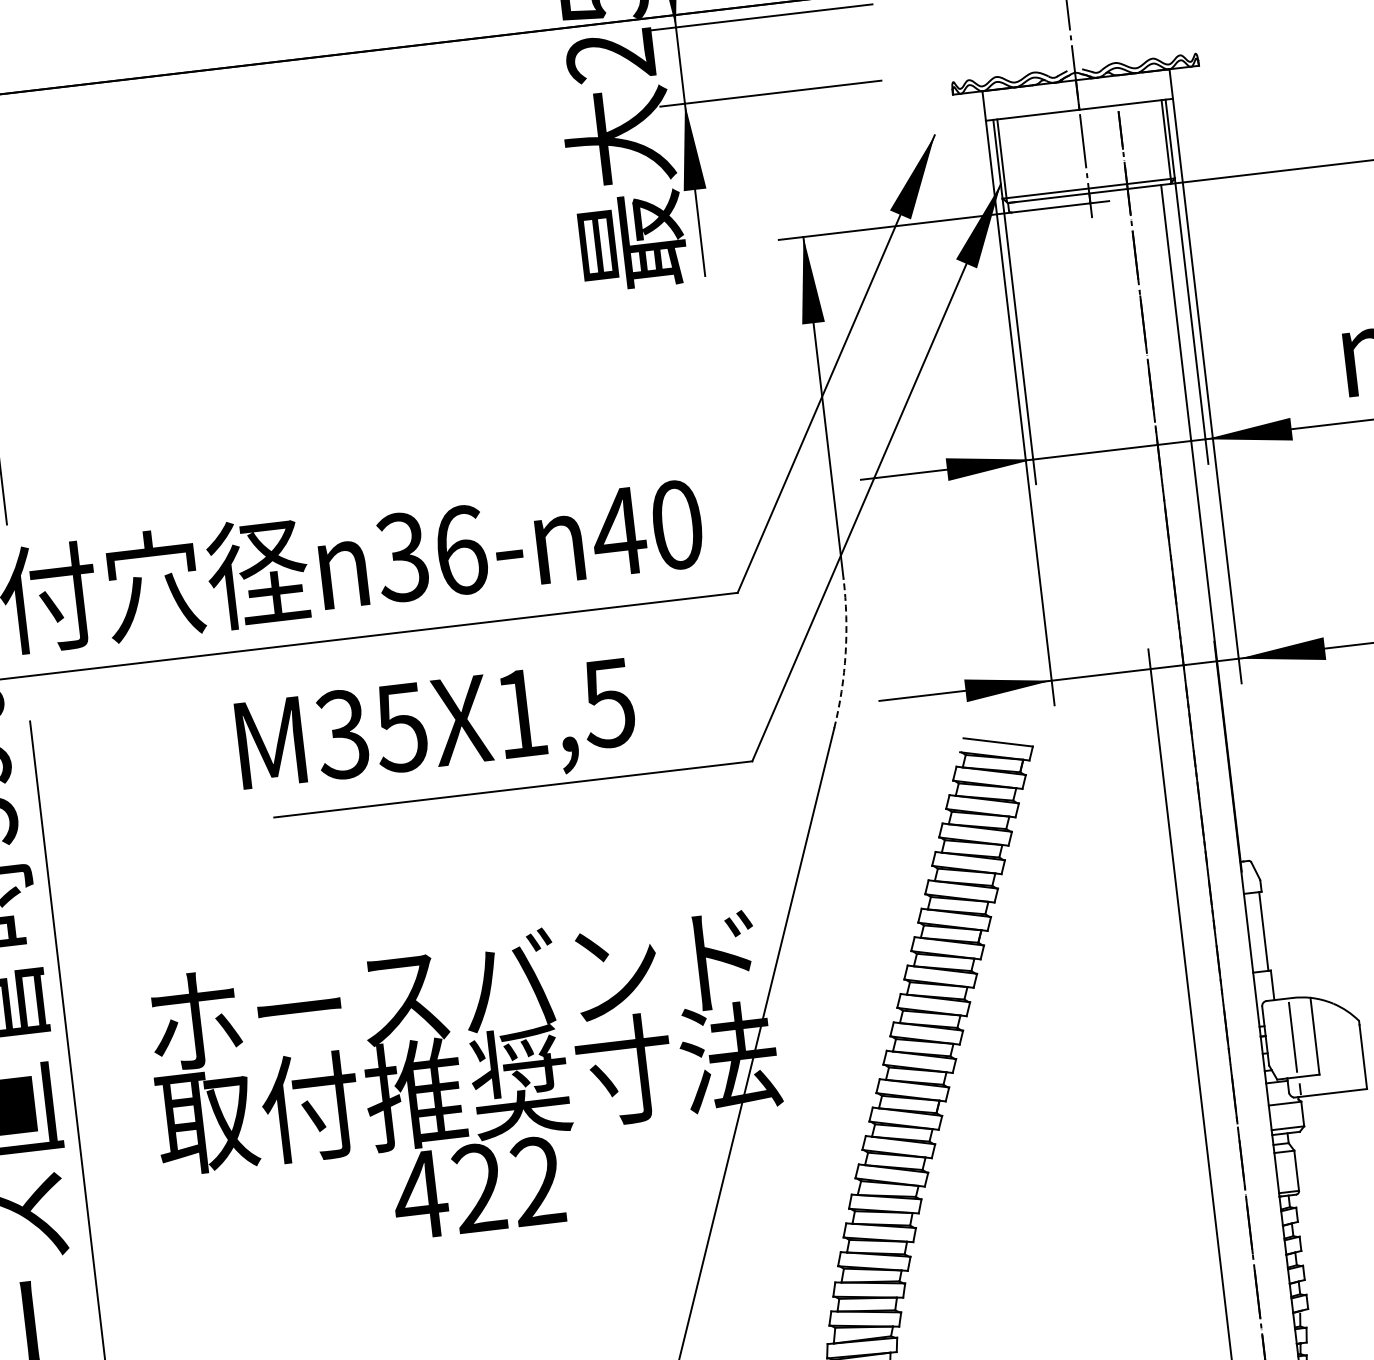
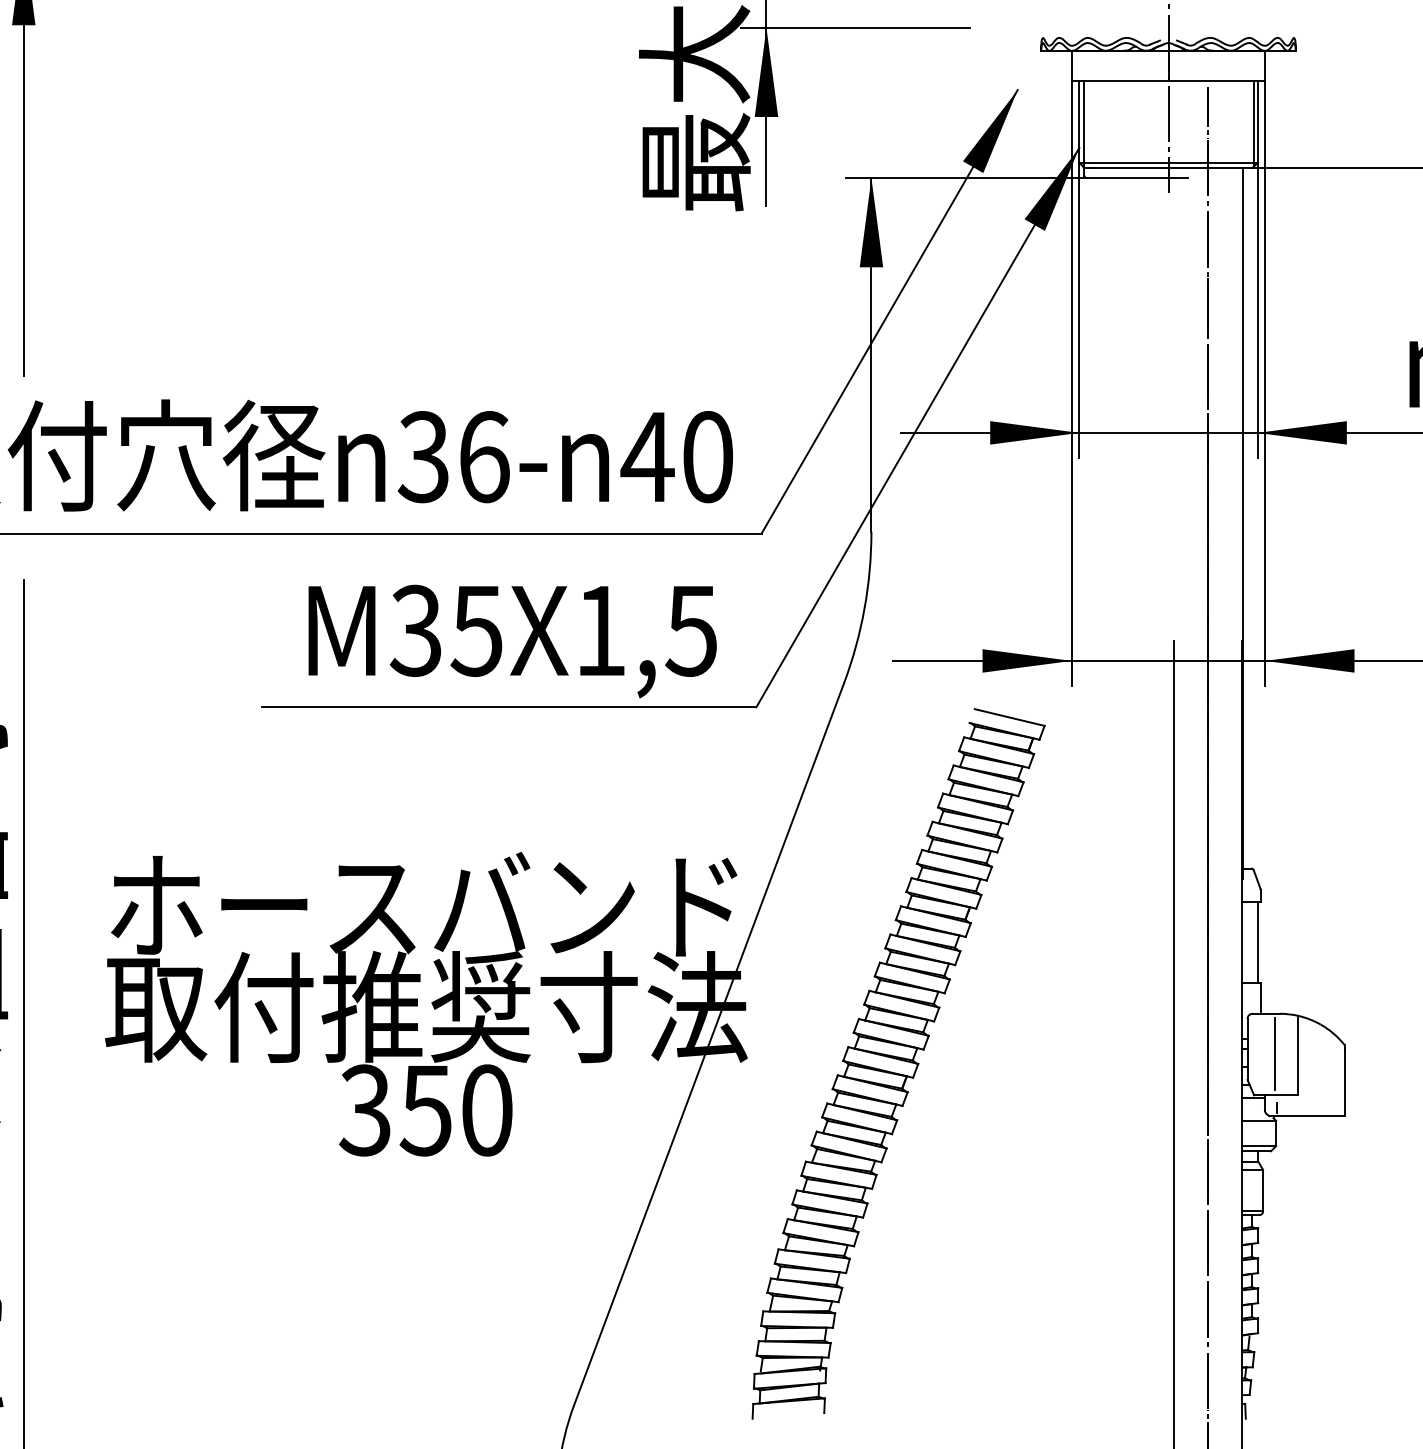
arc: (845, 653) -> (864, 608), dashed -> solid
text: (436, 733) -> (512, 641), moved
text: (477, 1188) -> (424, 1110), 422 -> 350

